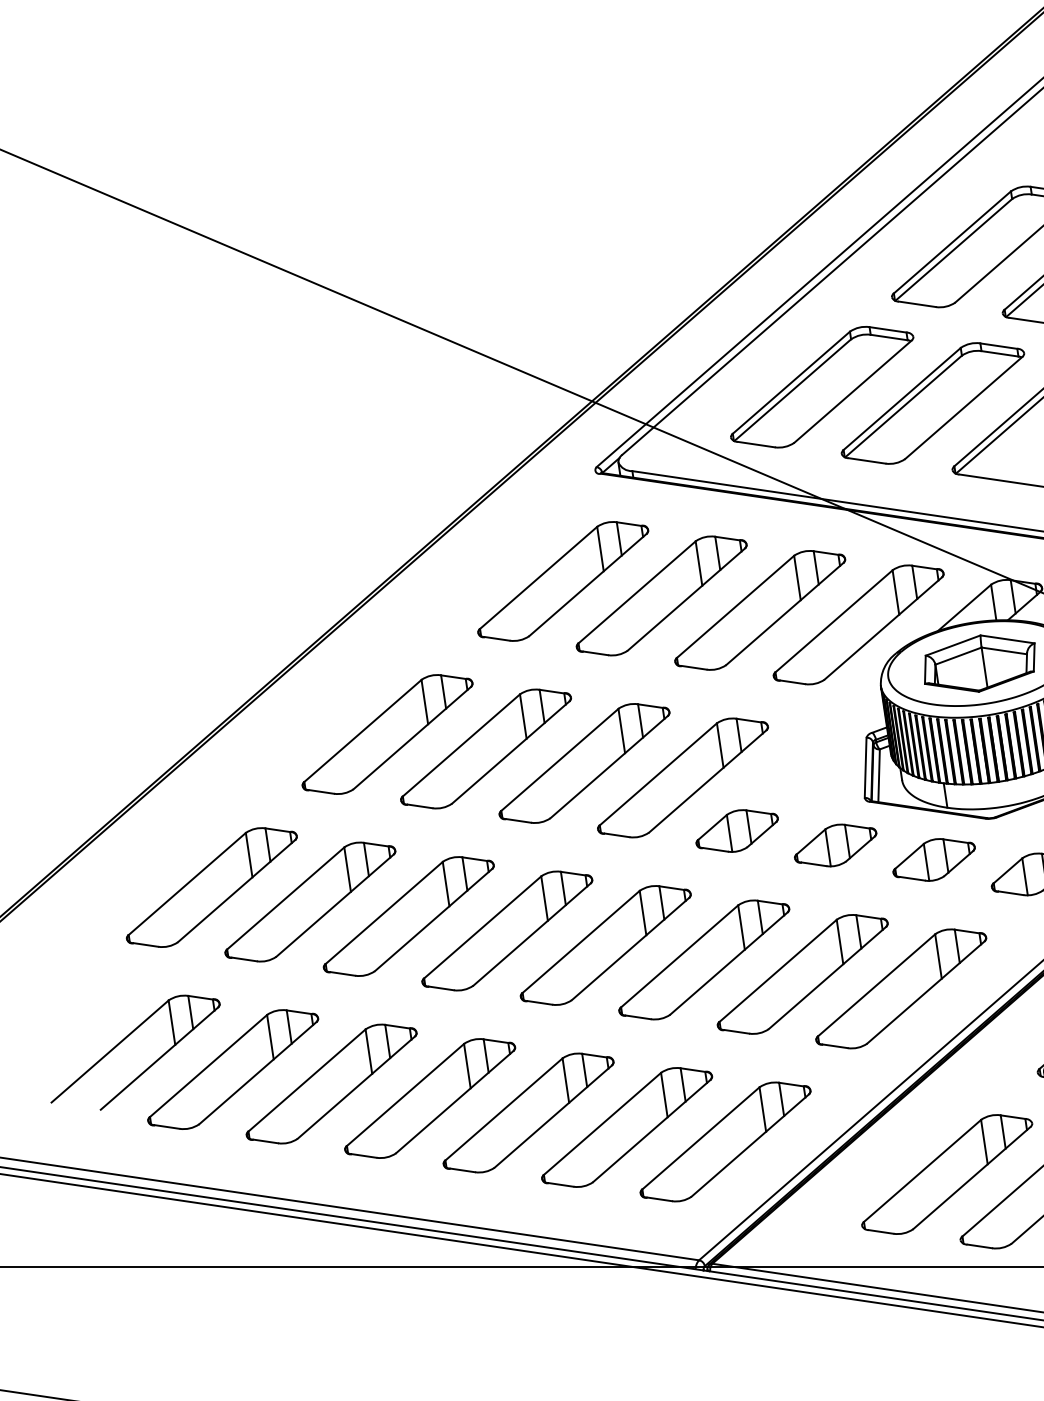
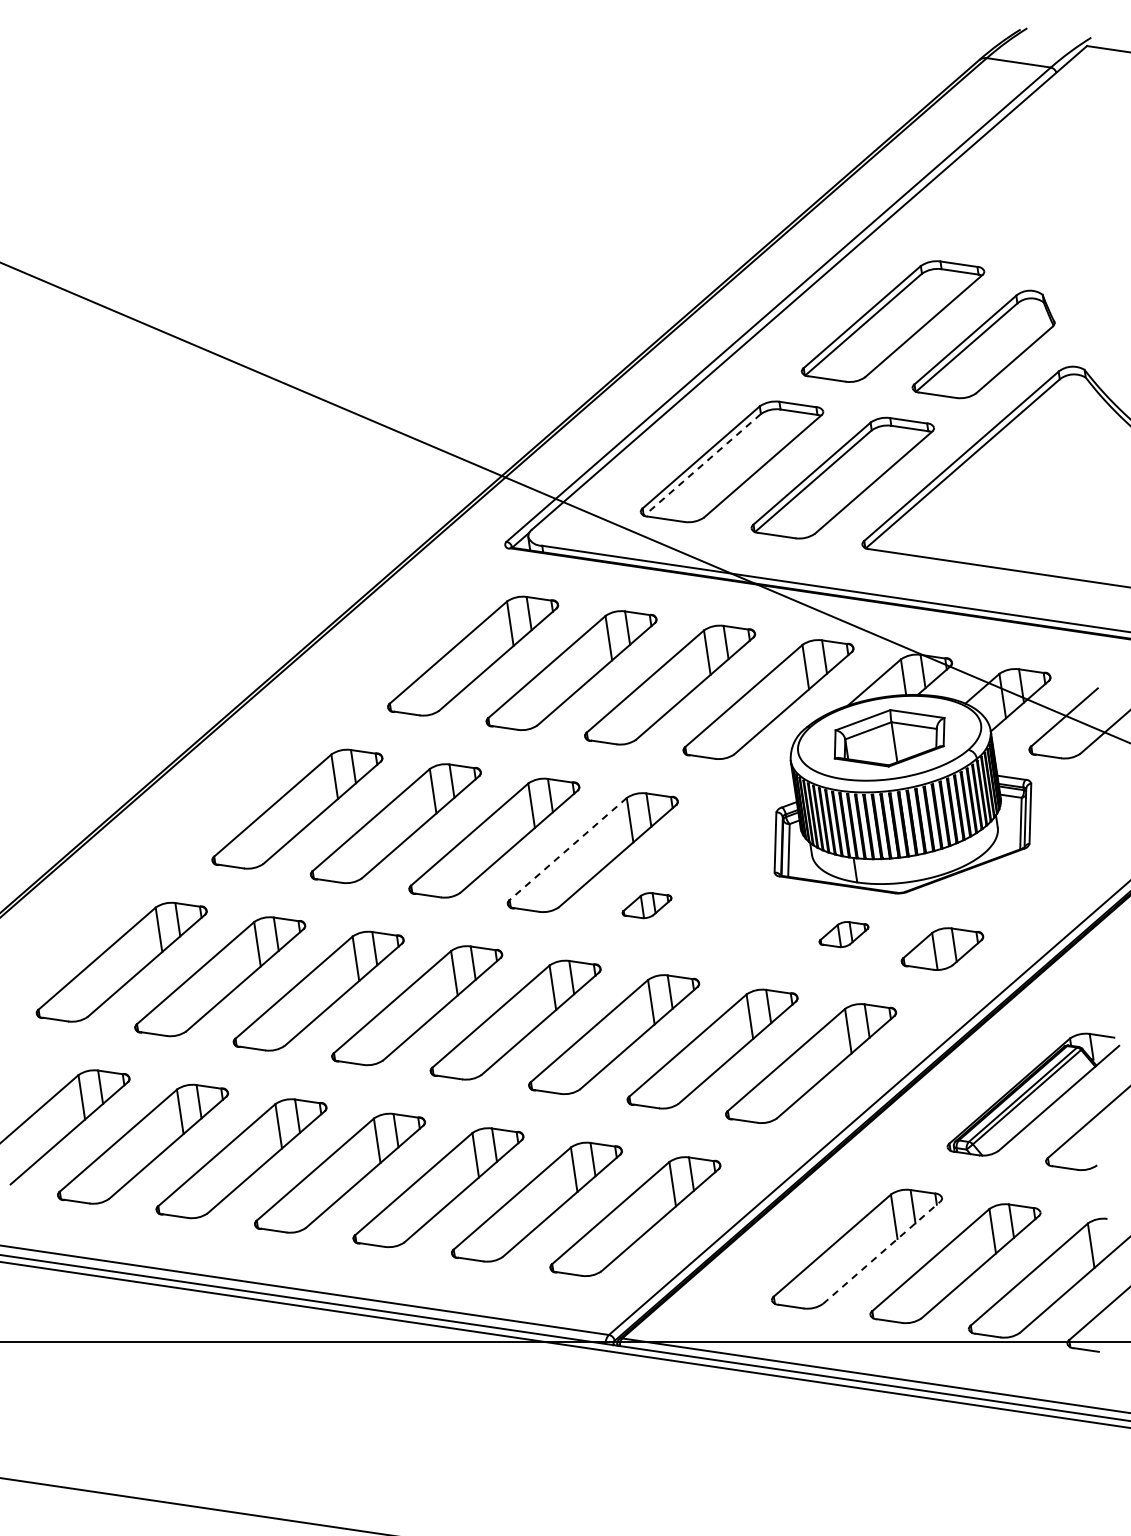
line: (792, 390) -> (702, 465), solid -> dashed
line: (658, 774) -> (568, 849), solid -> dashed
part: (736, 830) -> (646, 905), size x0.6
part: (835, 844) -> (745, 919), removed
part: (933, 859) -> (843, 934), size x0.6
line: (971, 1177) -> (881, 1252), solid -> dashed

